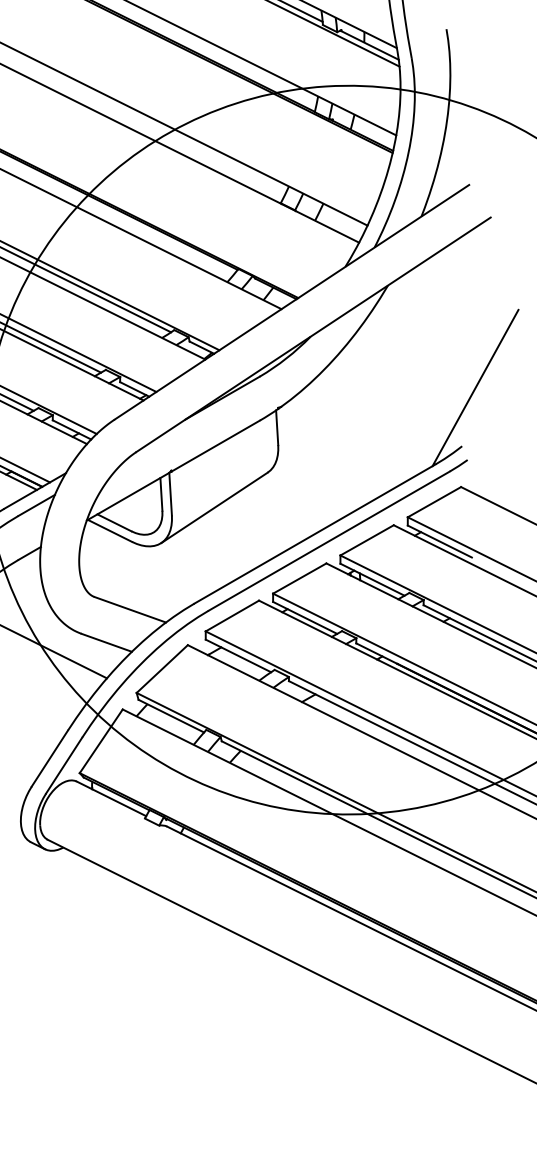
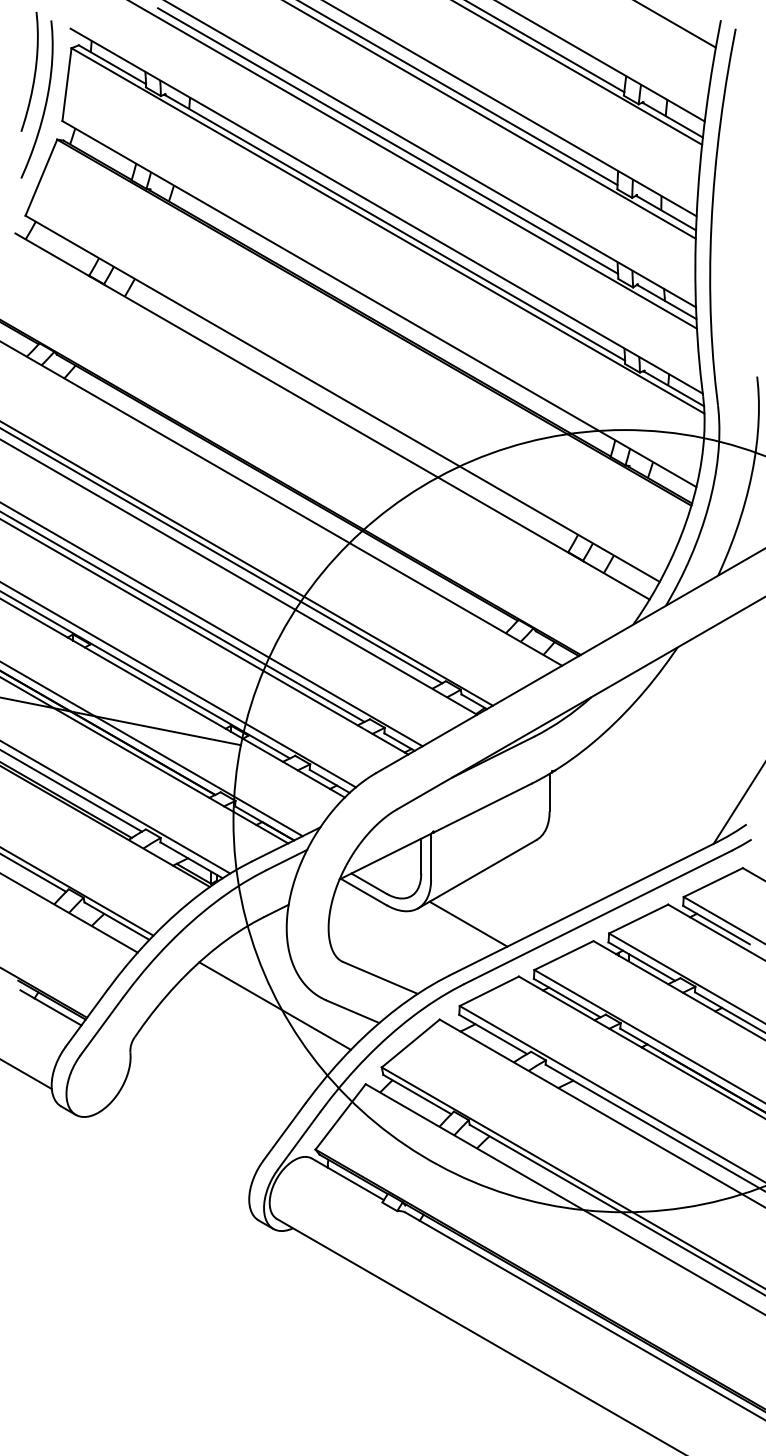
line: (209, 554) -> (468, 923), added

